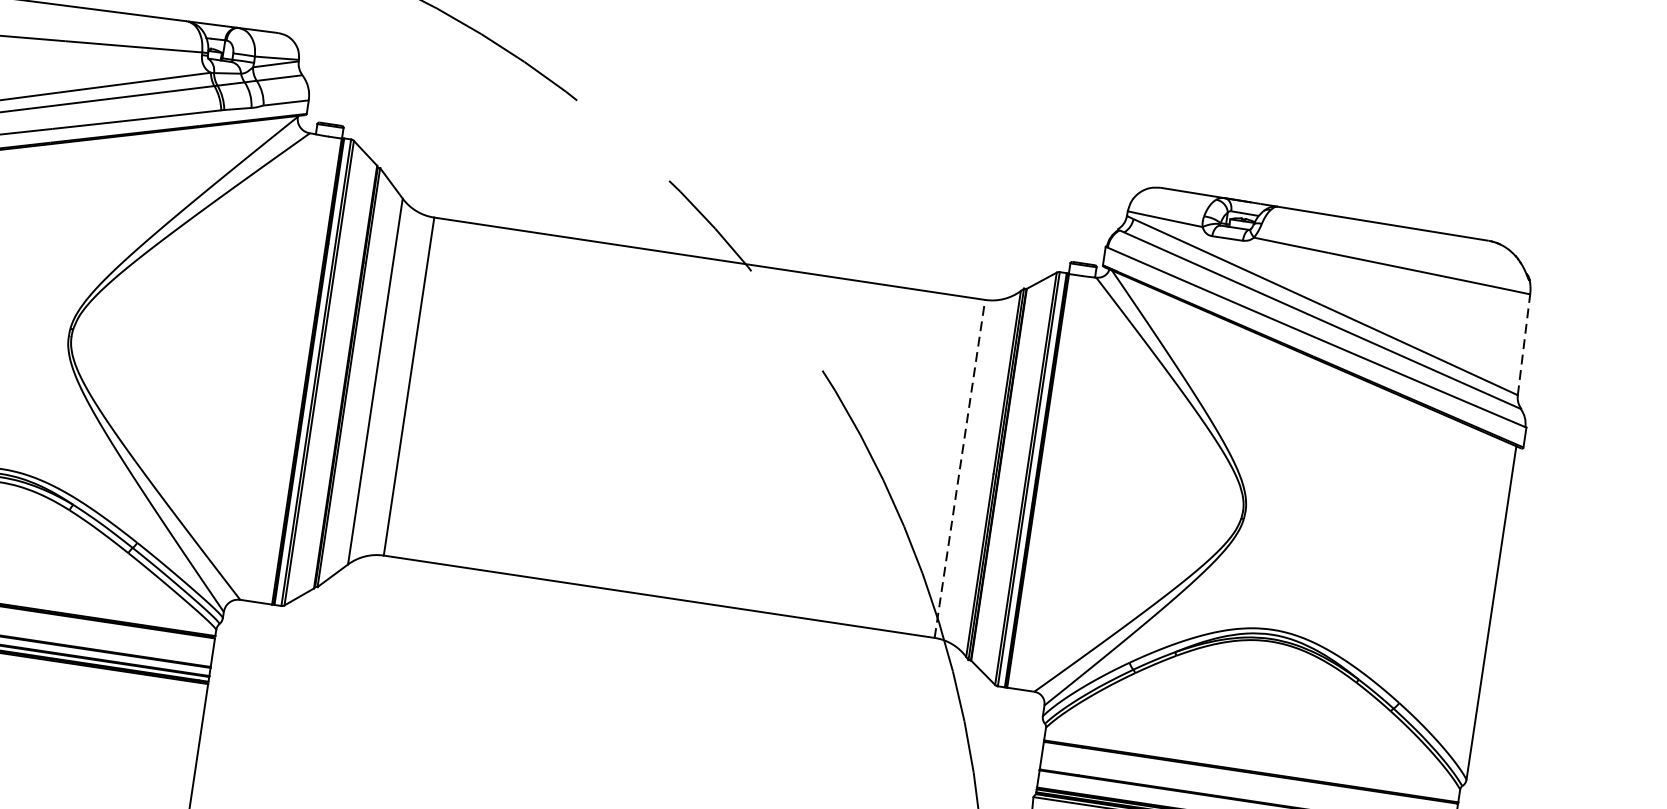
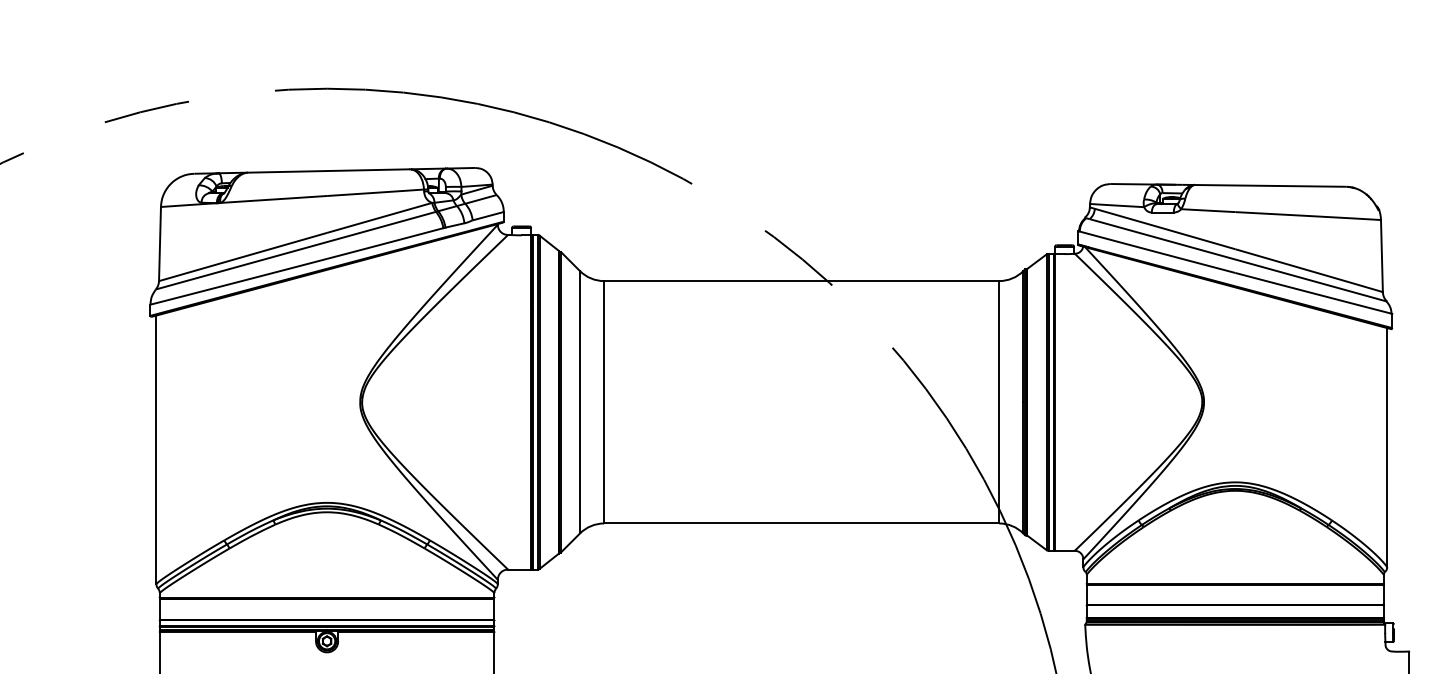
line: (1523, 343) -> (1381, 255), dashed -> solid
line: (960, 467) -> (999, 401), dashed -> solid

